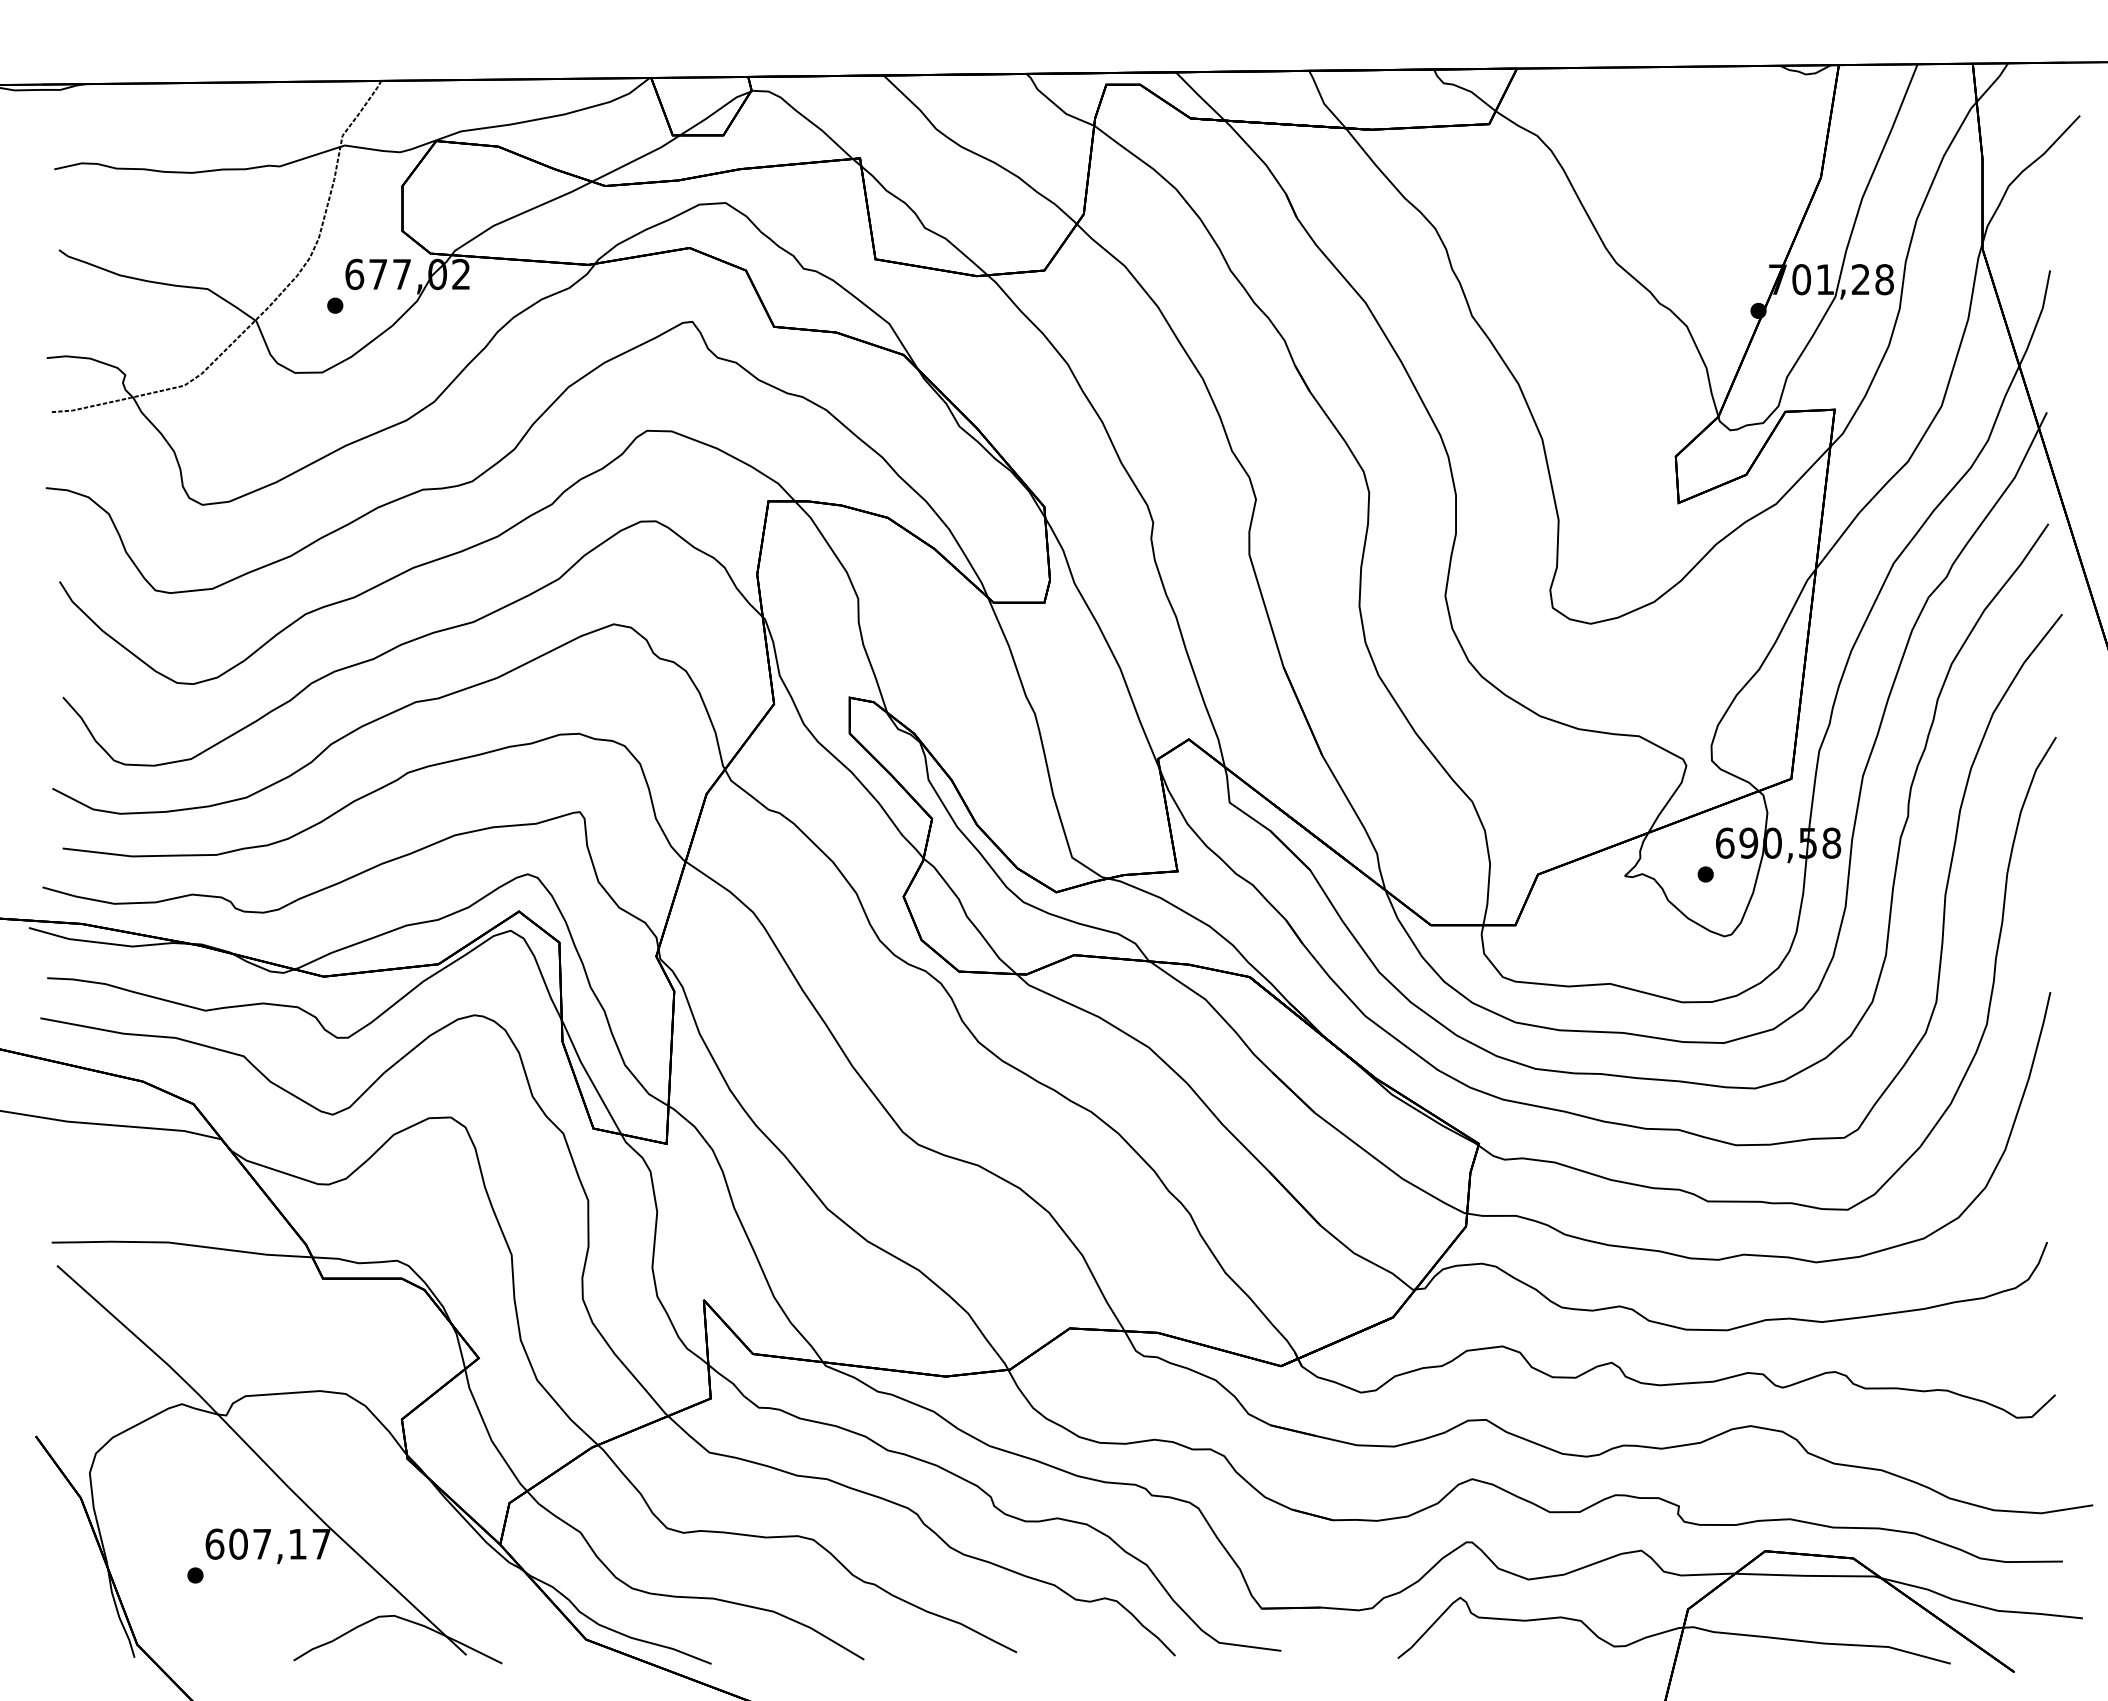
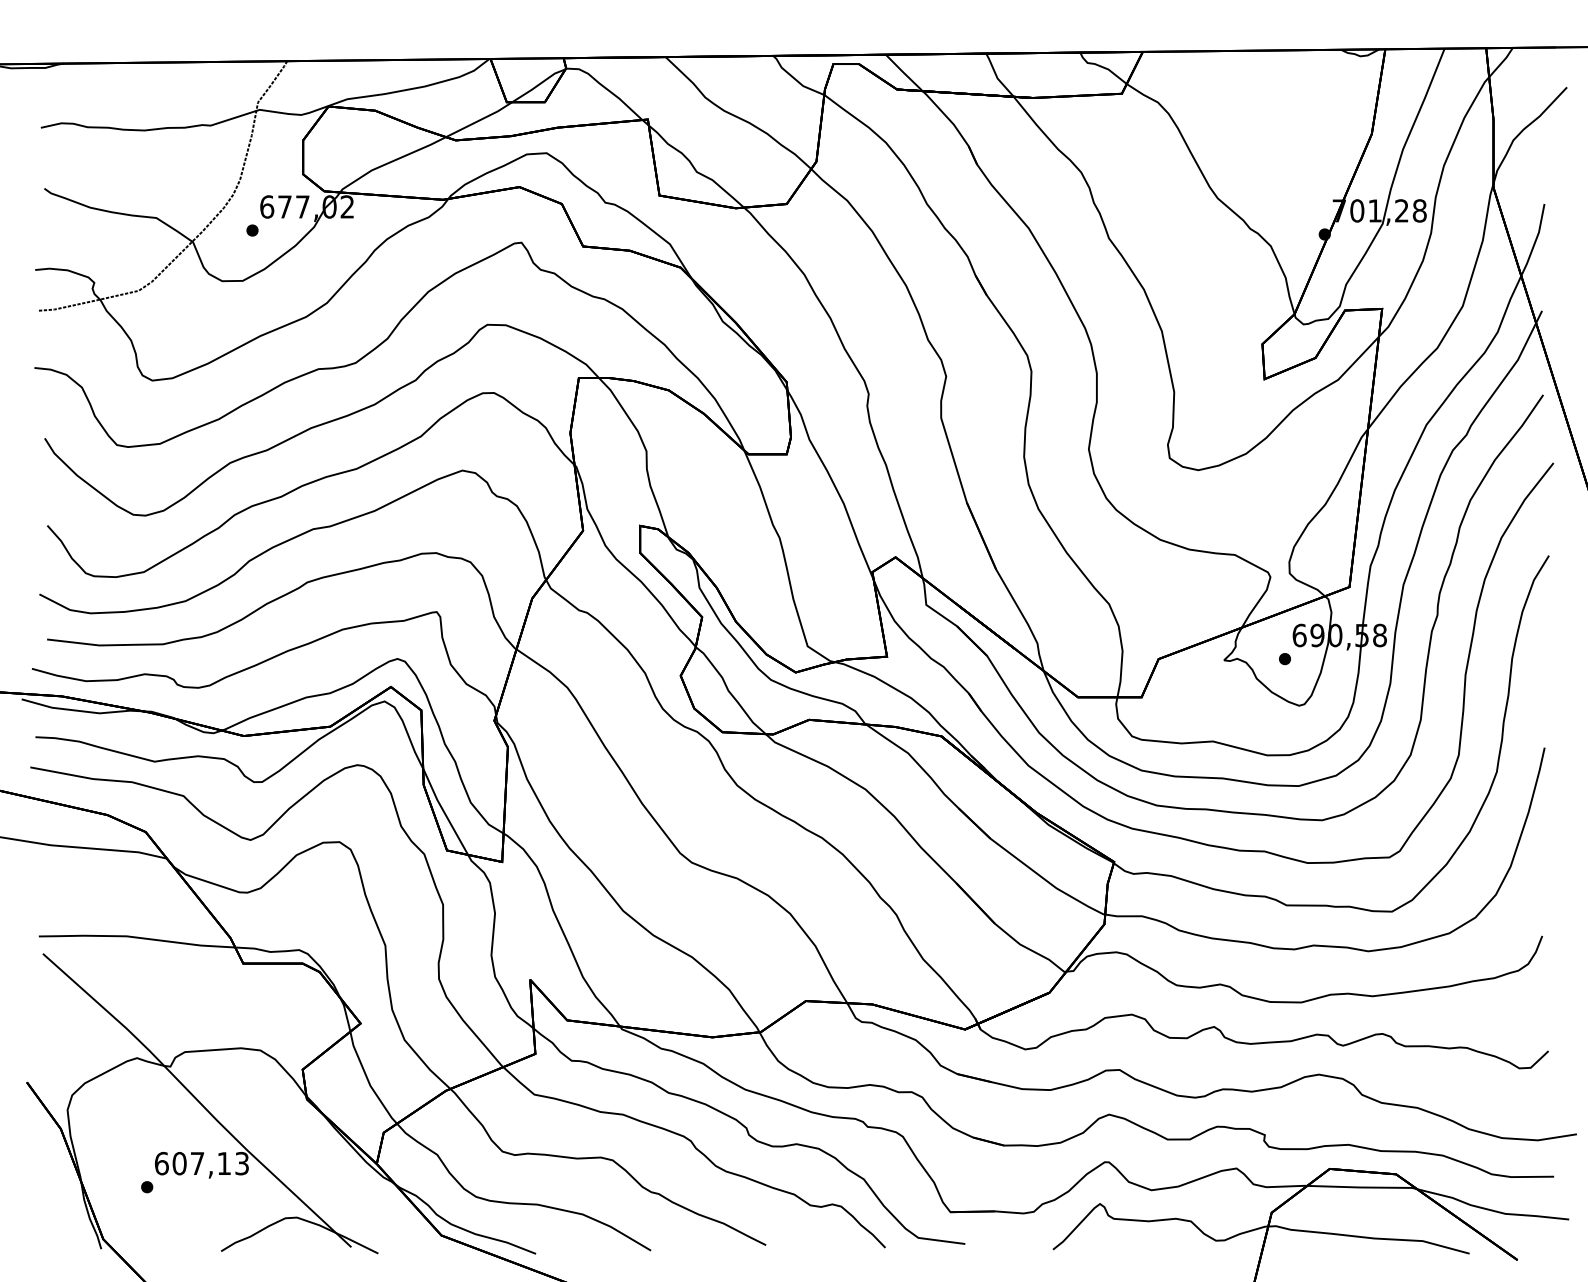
text: (321, 1543) -> (242, 1163), 607,17 -> 607,13

